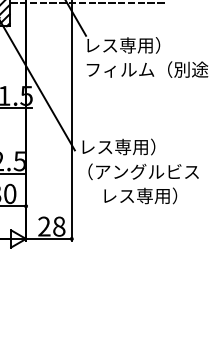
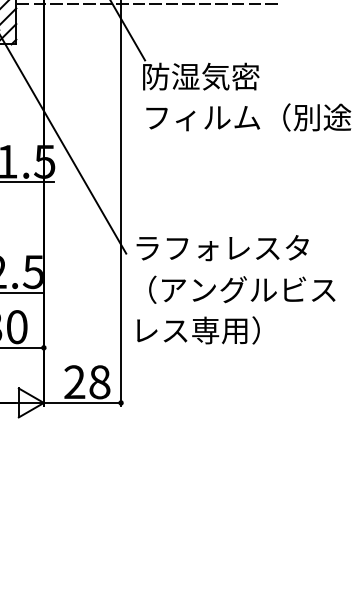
text: (122, 45) -> (206, 76), レス専用） -> 防湿気密
text: (132, 146) -> (223, 247), レス専用） -> ラフォレスタ
text: (140, 195) -> (198, 329), moved

